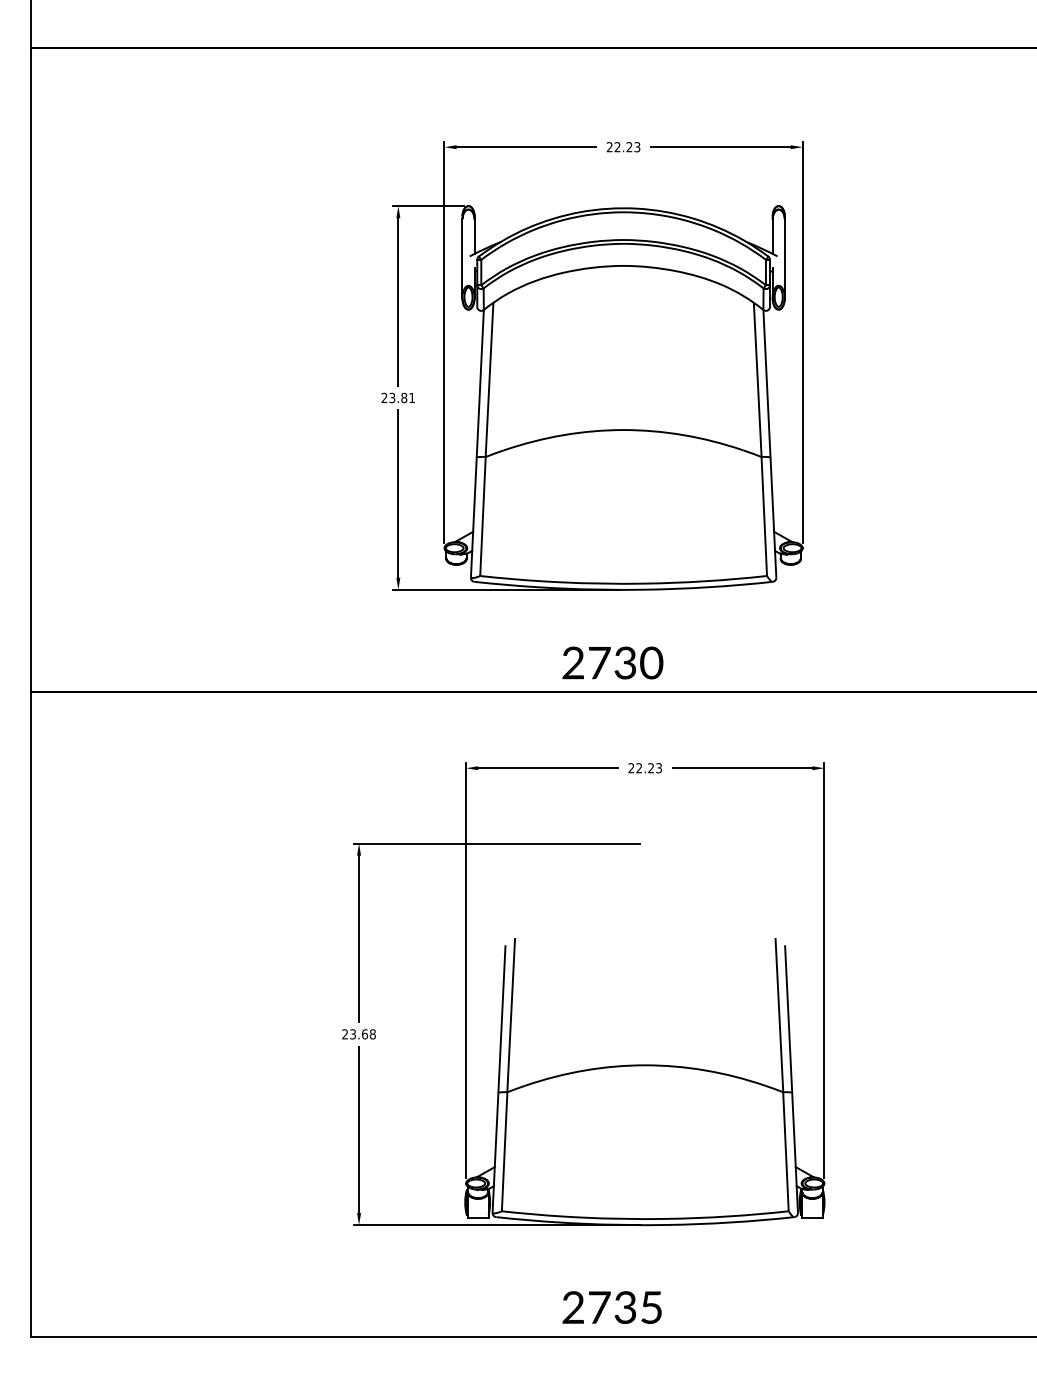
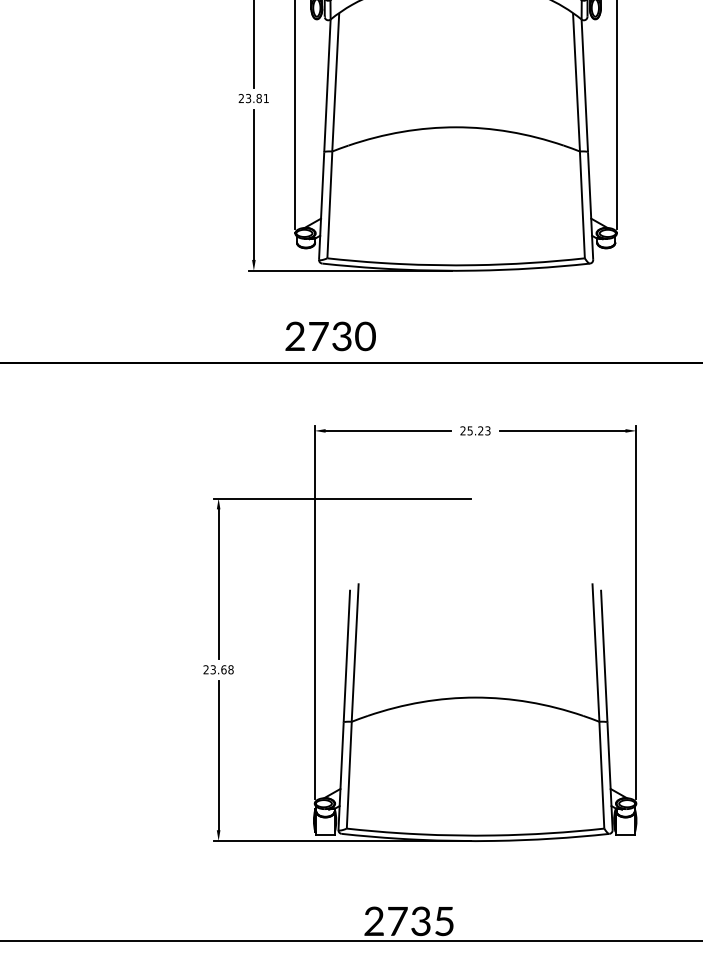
text: (612, 662) -> (330, 335), moved
text: (639, 768) -> (470, 431), 22.23 -> 25.23
text: (611, 1307) -> (408, 921), moved

